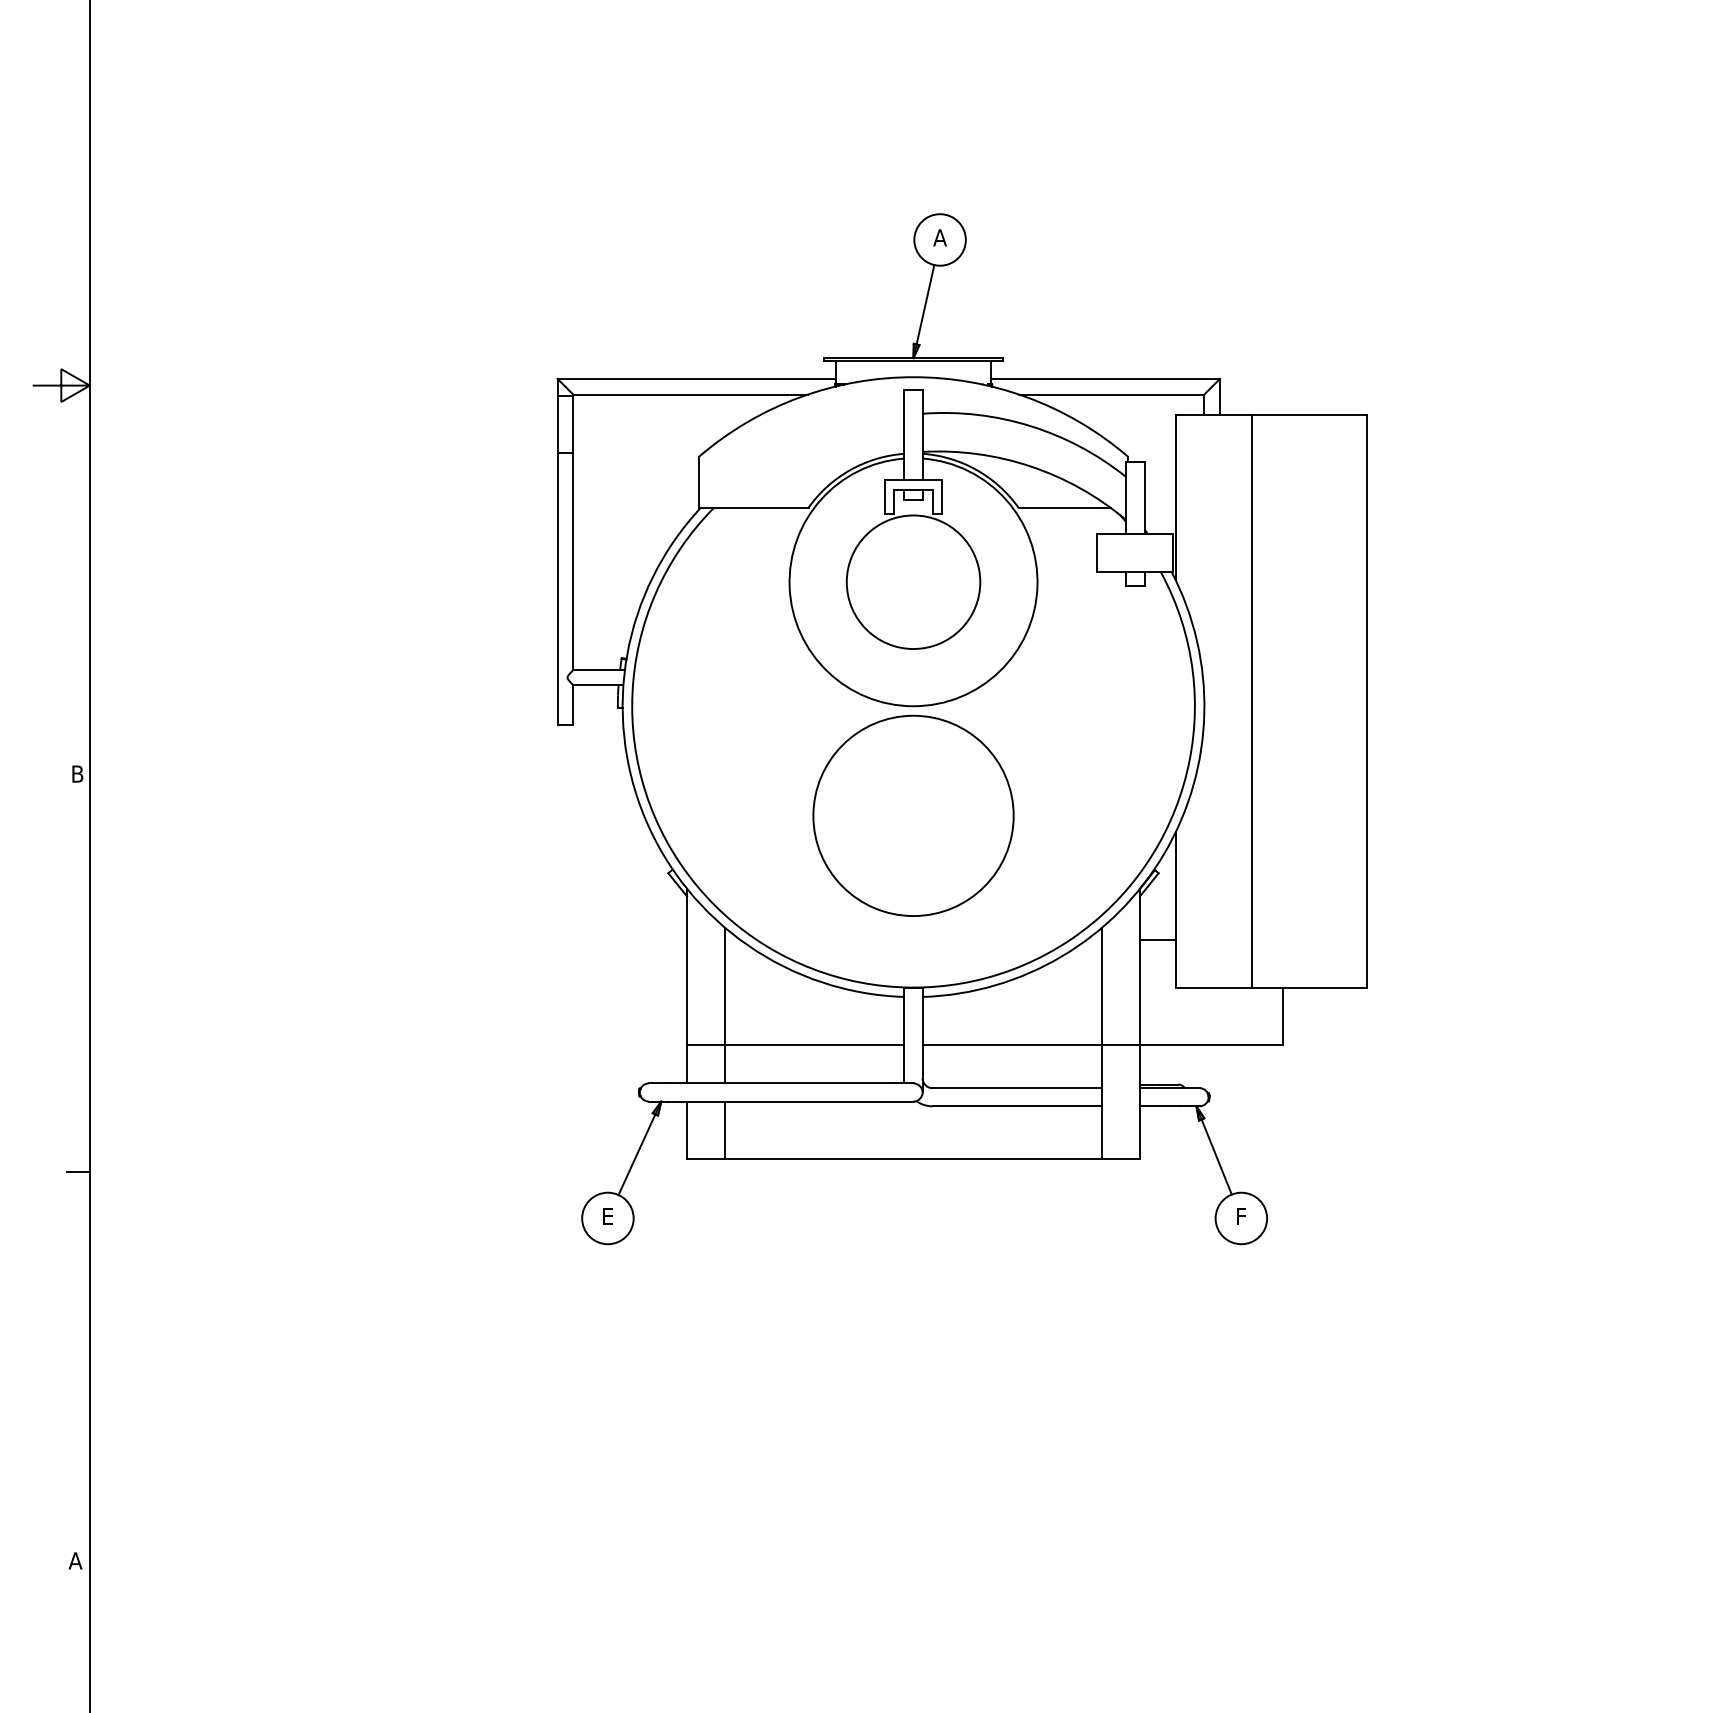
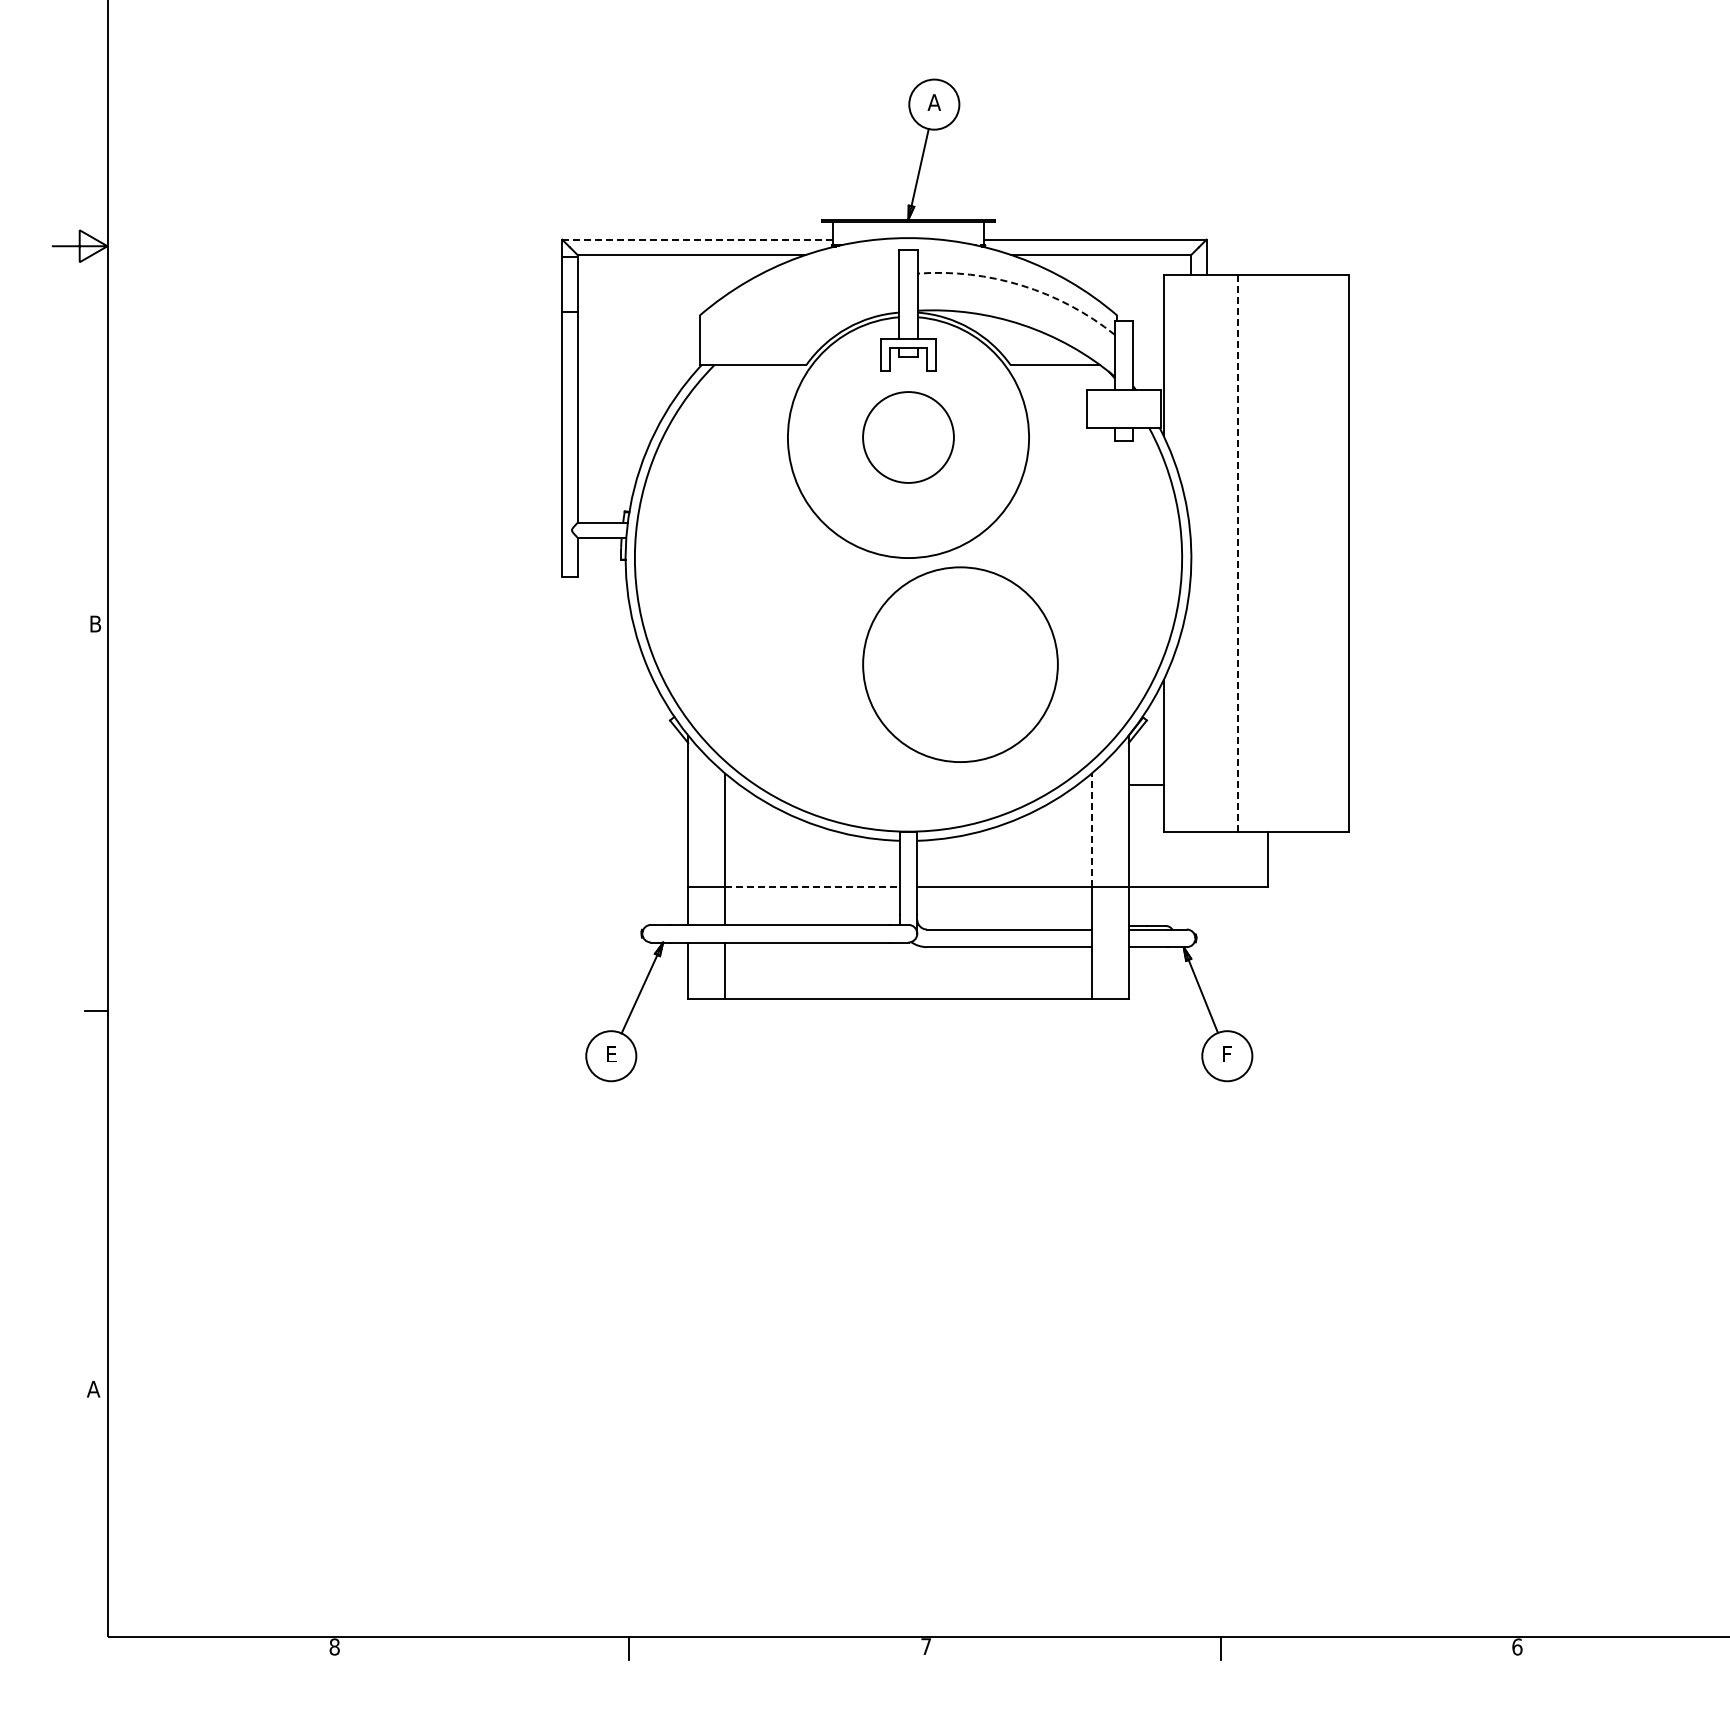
line: (697, 378) -> (698, 239), solid -> dashed
arc: (1030, 425) -> (1022, 285), solid -> dashed
circle: (913, 582) -> (908, 437), size x0.7
line: (1251, 700) -> (1237, 552), solid -> dashed
circle: (913, 815) -> (960, 664), moved
line: (1101, 986) -> (1091, 830), solid -> dashed
line: (815, 1044) -> (813, 887), solid -> dashed

